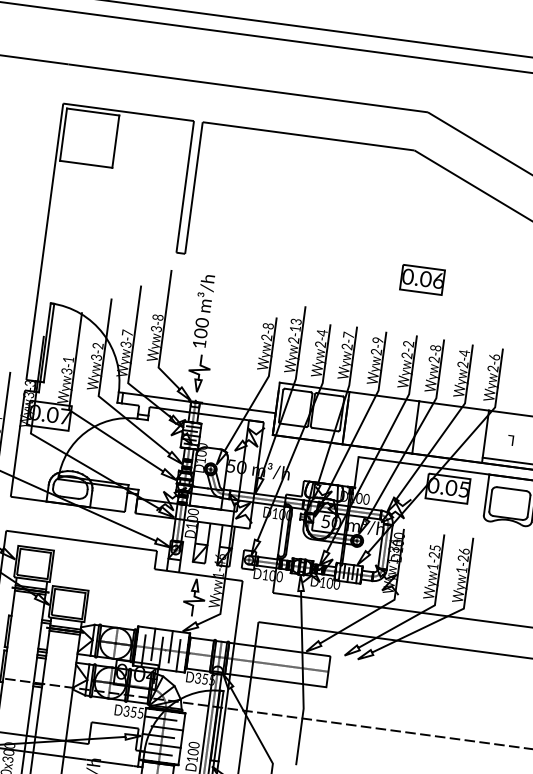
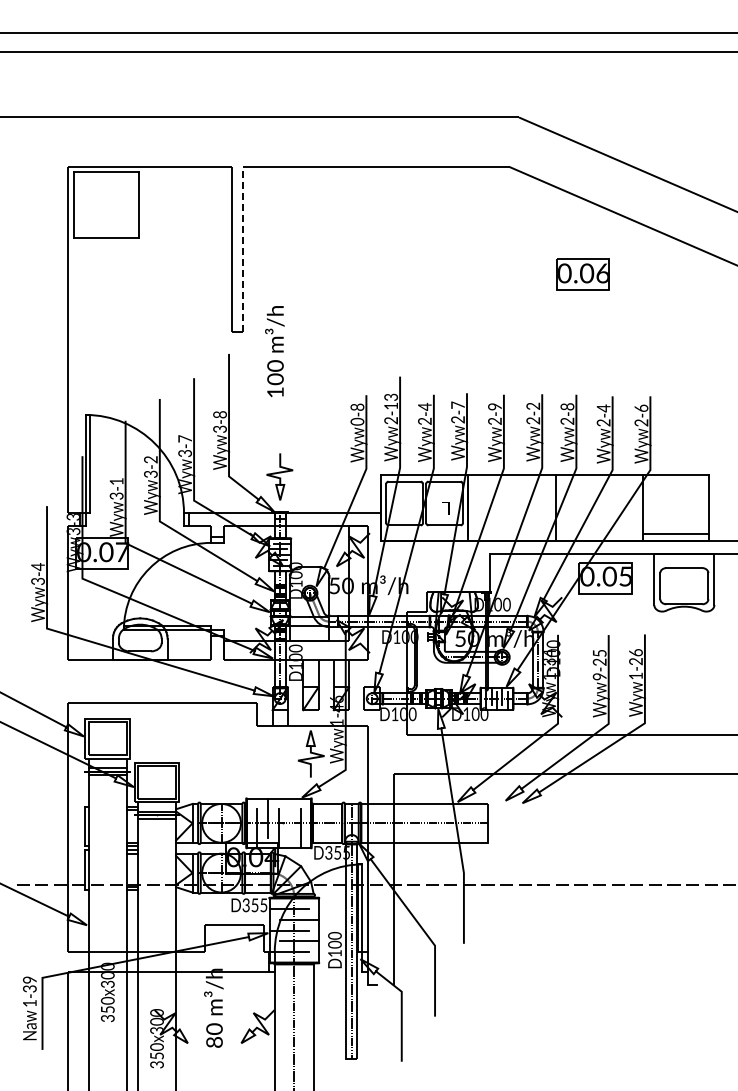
line: (194, 188) -> (243, 249), solid -> dashed
part: (422, 279) -> (582, 274), moved
text: (203, 311) -> (274, 351), moved
text: (266, 337) -> (357, 421), 2-8 -> 0-8
text: (510, 440) -> (445, 508), moved
text: (432, 566) -> (599, 676), 1-25 -> 9-25
line: (170, 646) -> (289, 818), removed

